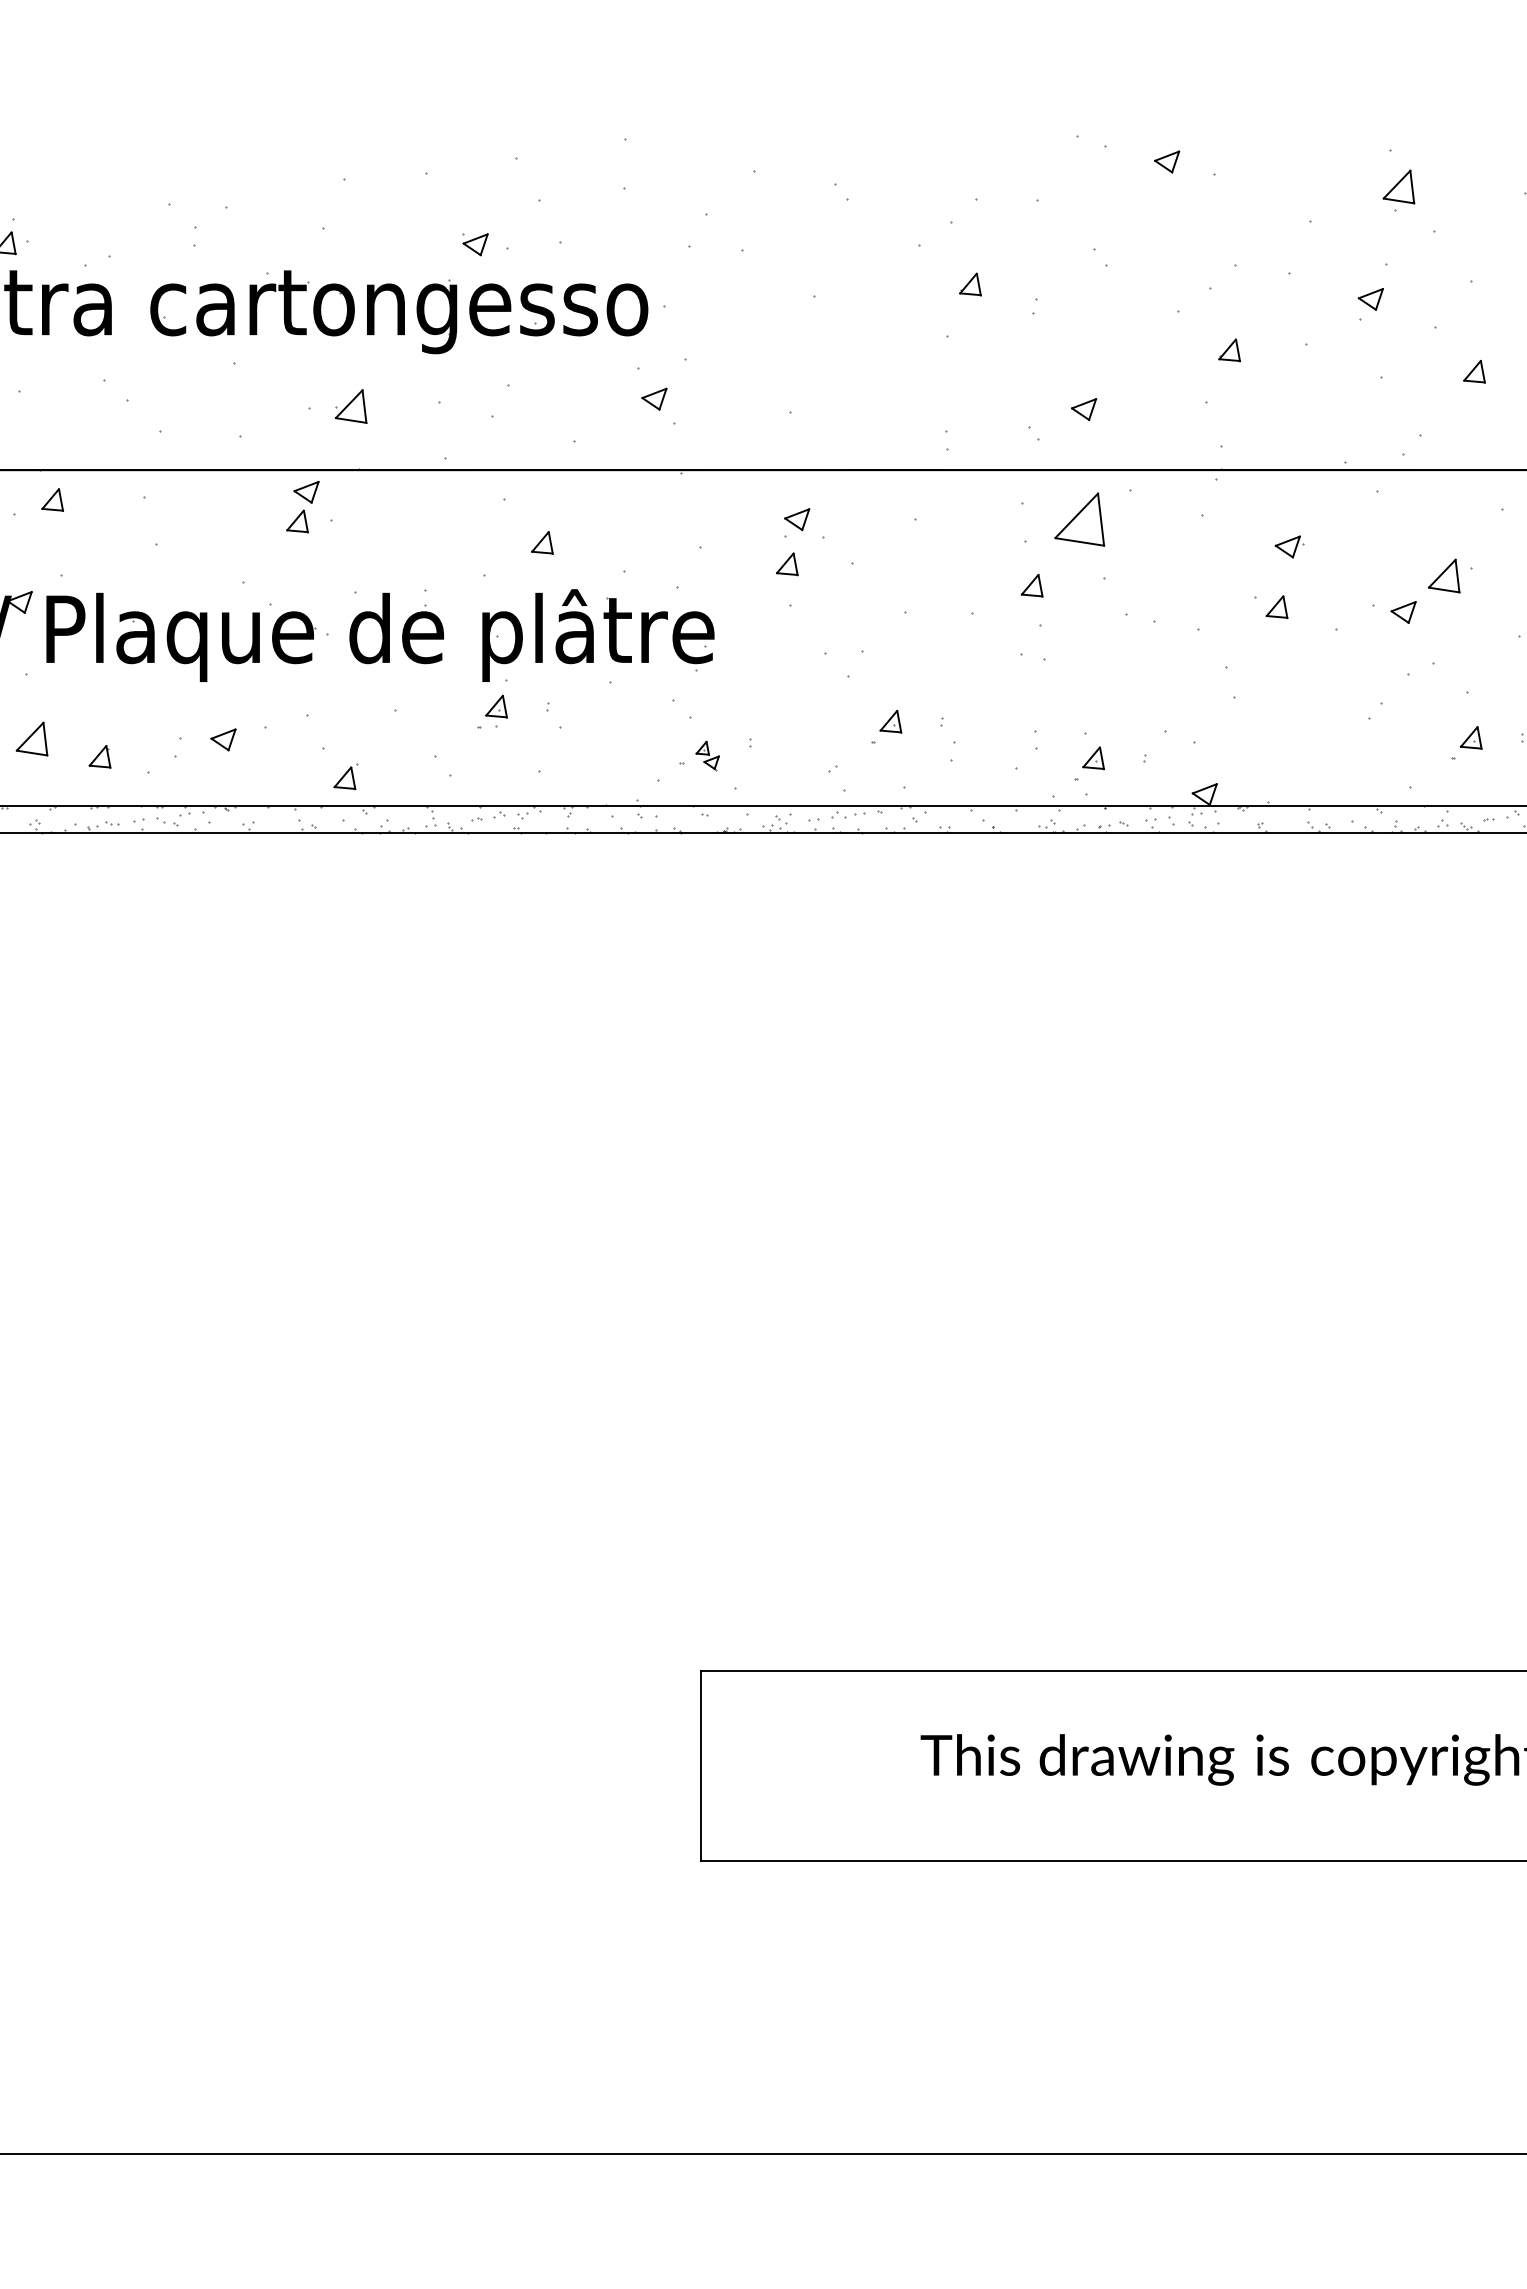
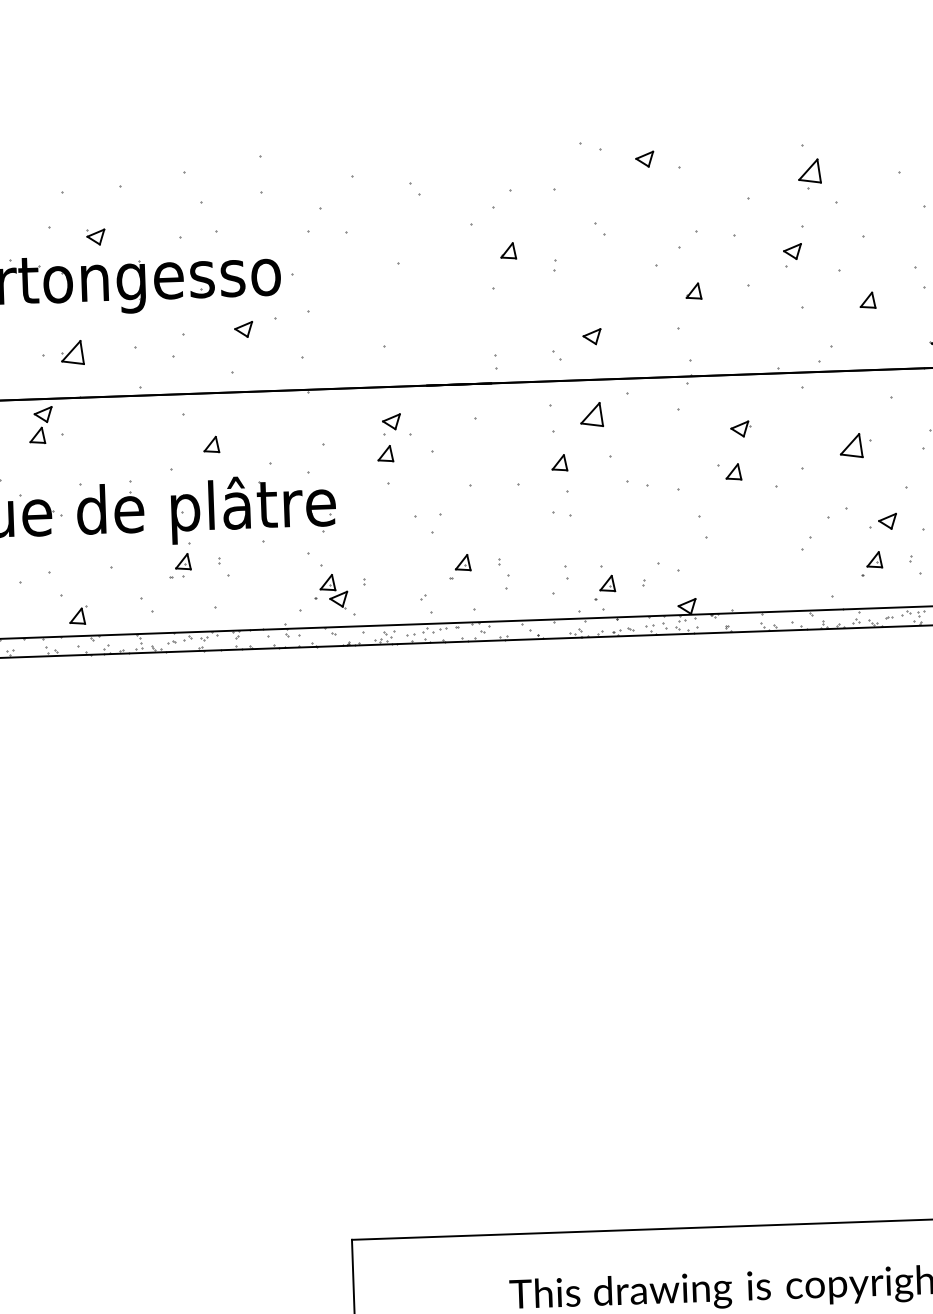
part: (475, 244) -> (95, 237), moved
part: (654, 398) -> (243, 329), moved
part: (1079, 519) -> (591, 414), size x0.62
part: (1403, 612) -> (887, 521), moved
part: (707, 755) -> (333, 591), size x1.67

